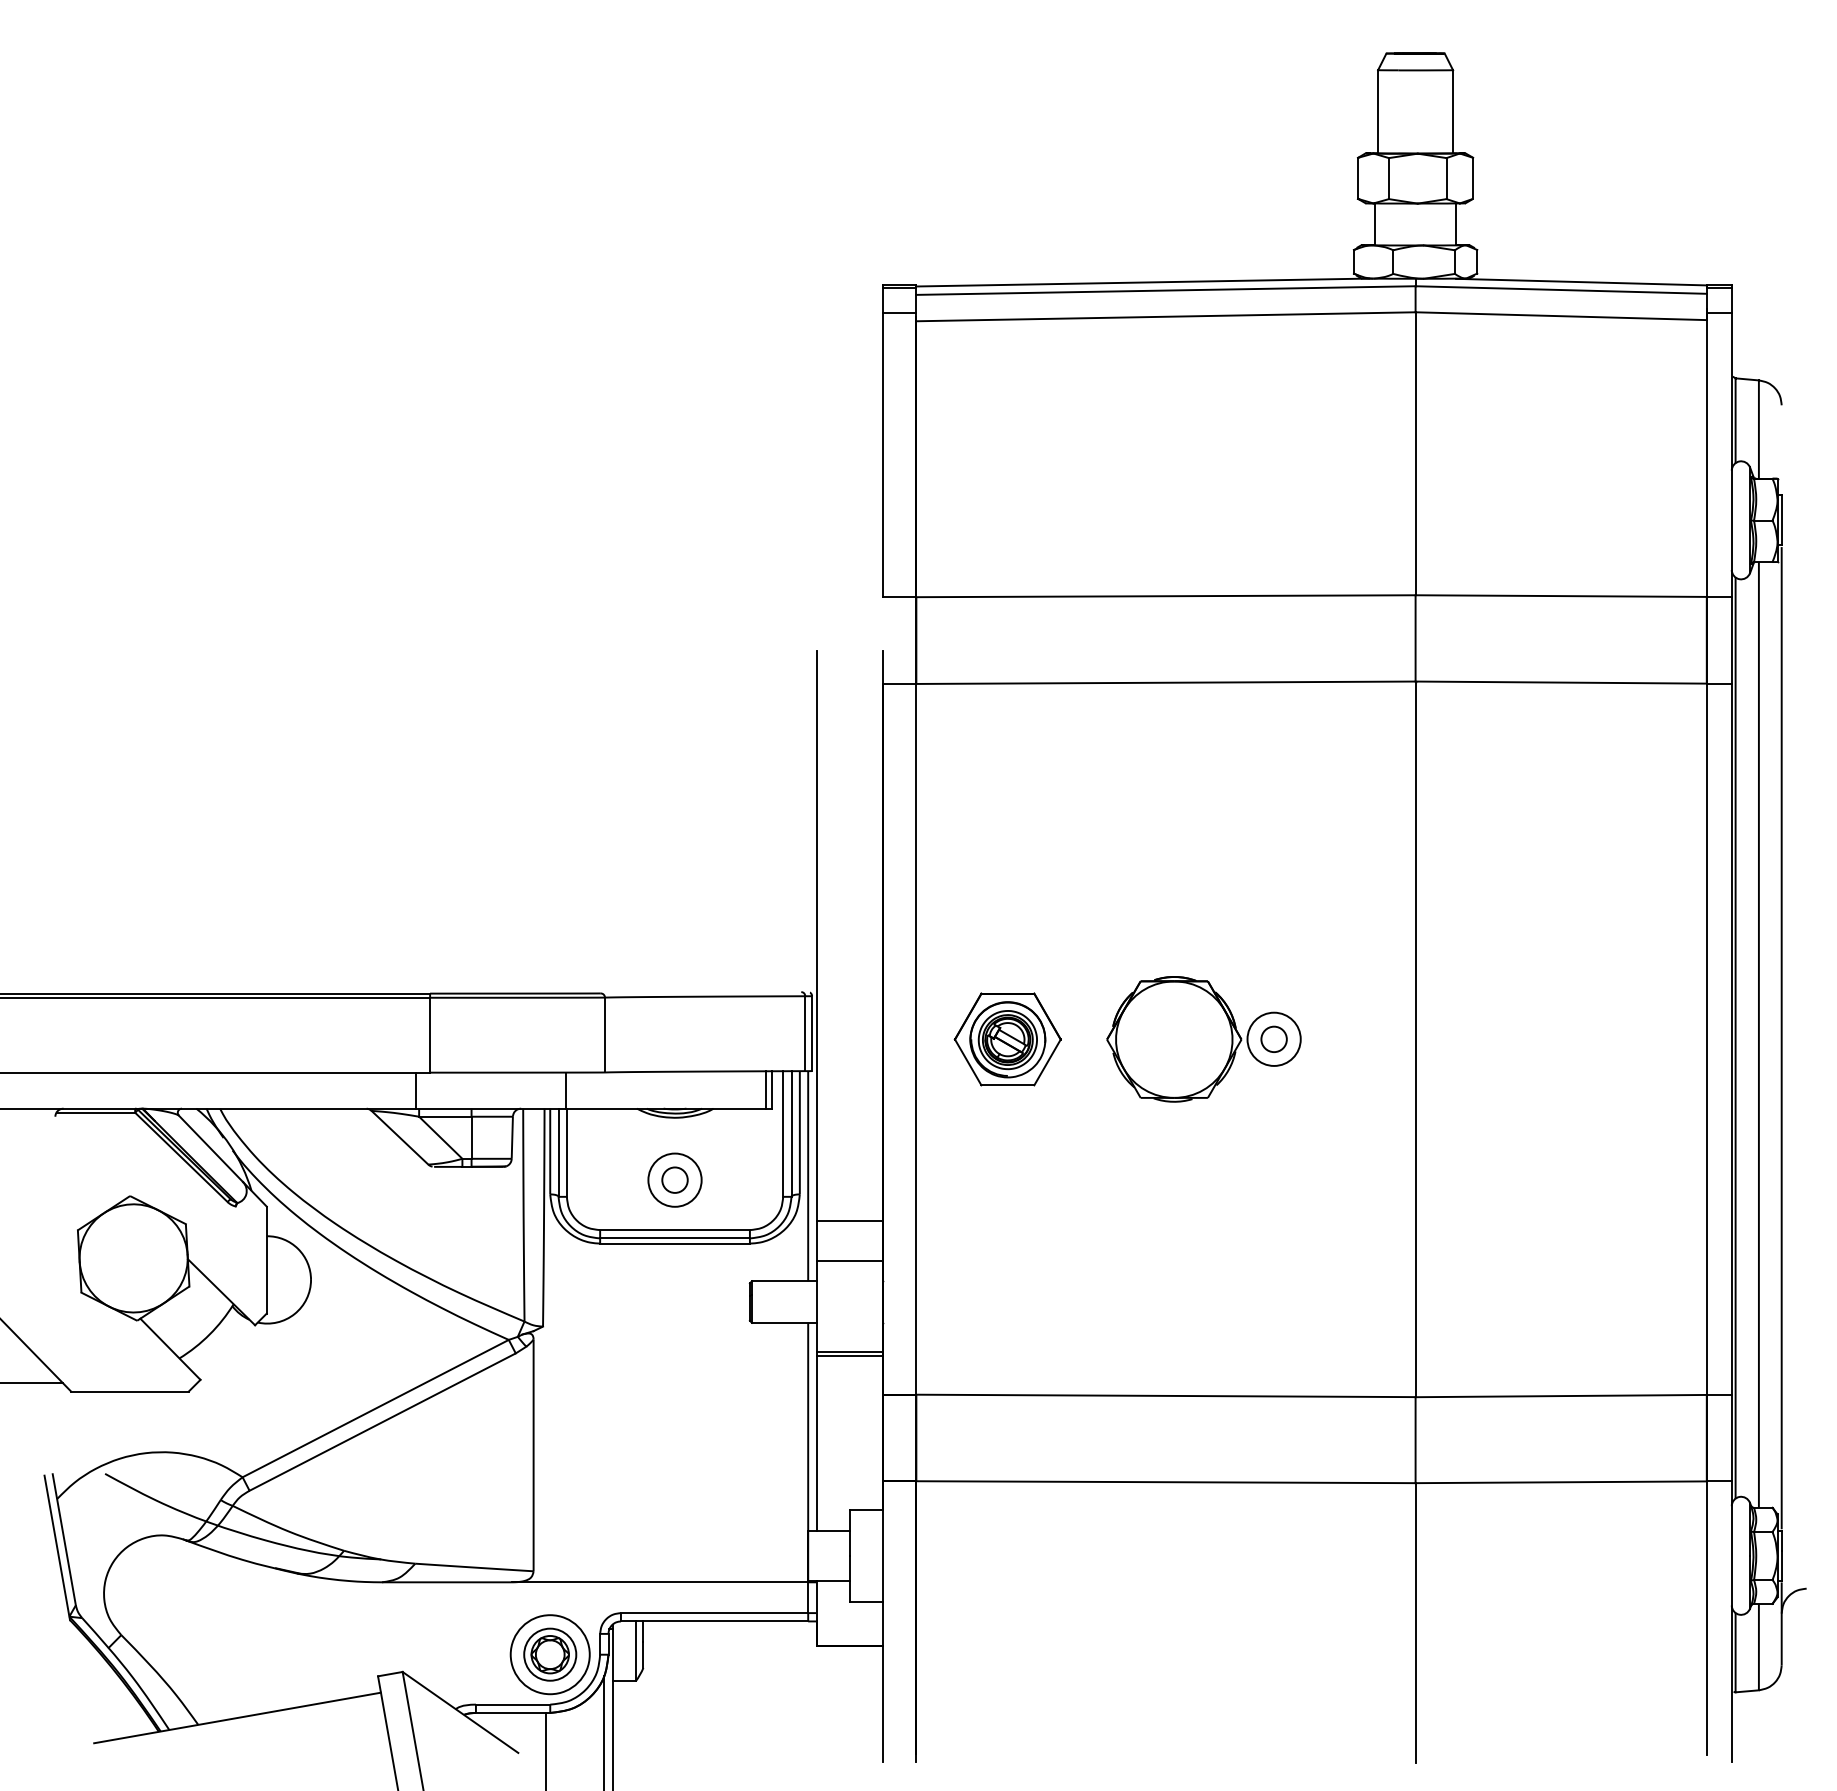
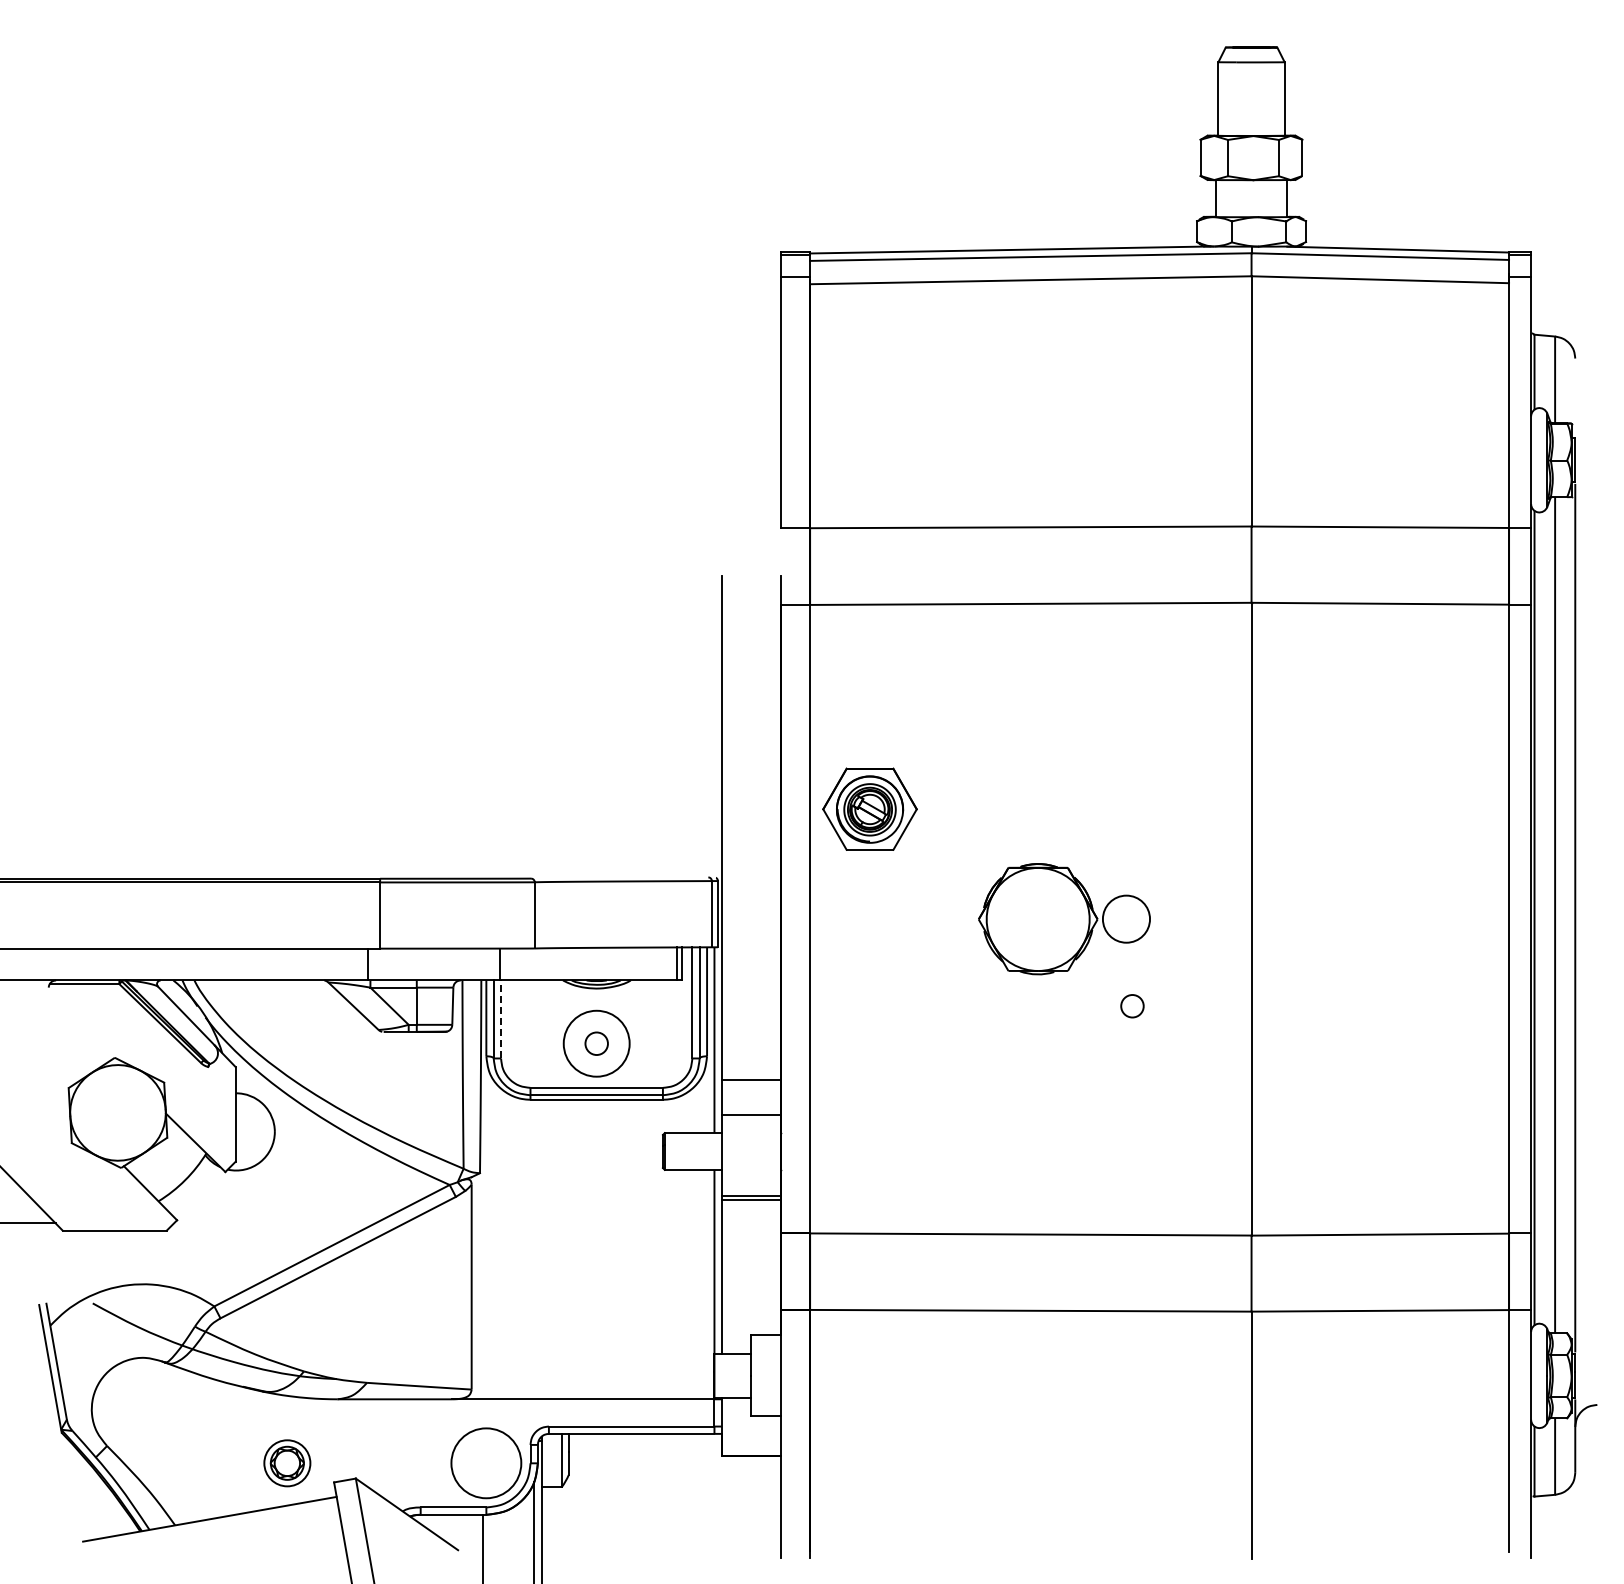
part: (1007, 1038) -> (869, 808), moved
circle: (1274, 1039) -> (1132, 1006), moved
line: (567, 1152) -> (501, 1019), solid -> dashed
circle: (674, 1179) -> (596, 1043), size x1.4
part: (550, 1654) -> (287, 1463), moved

